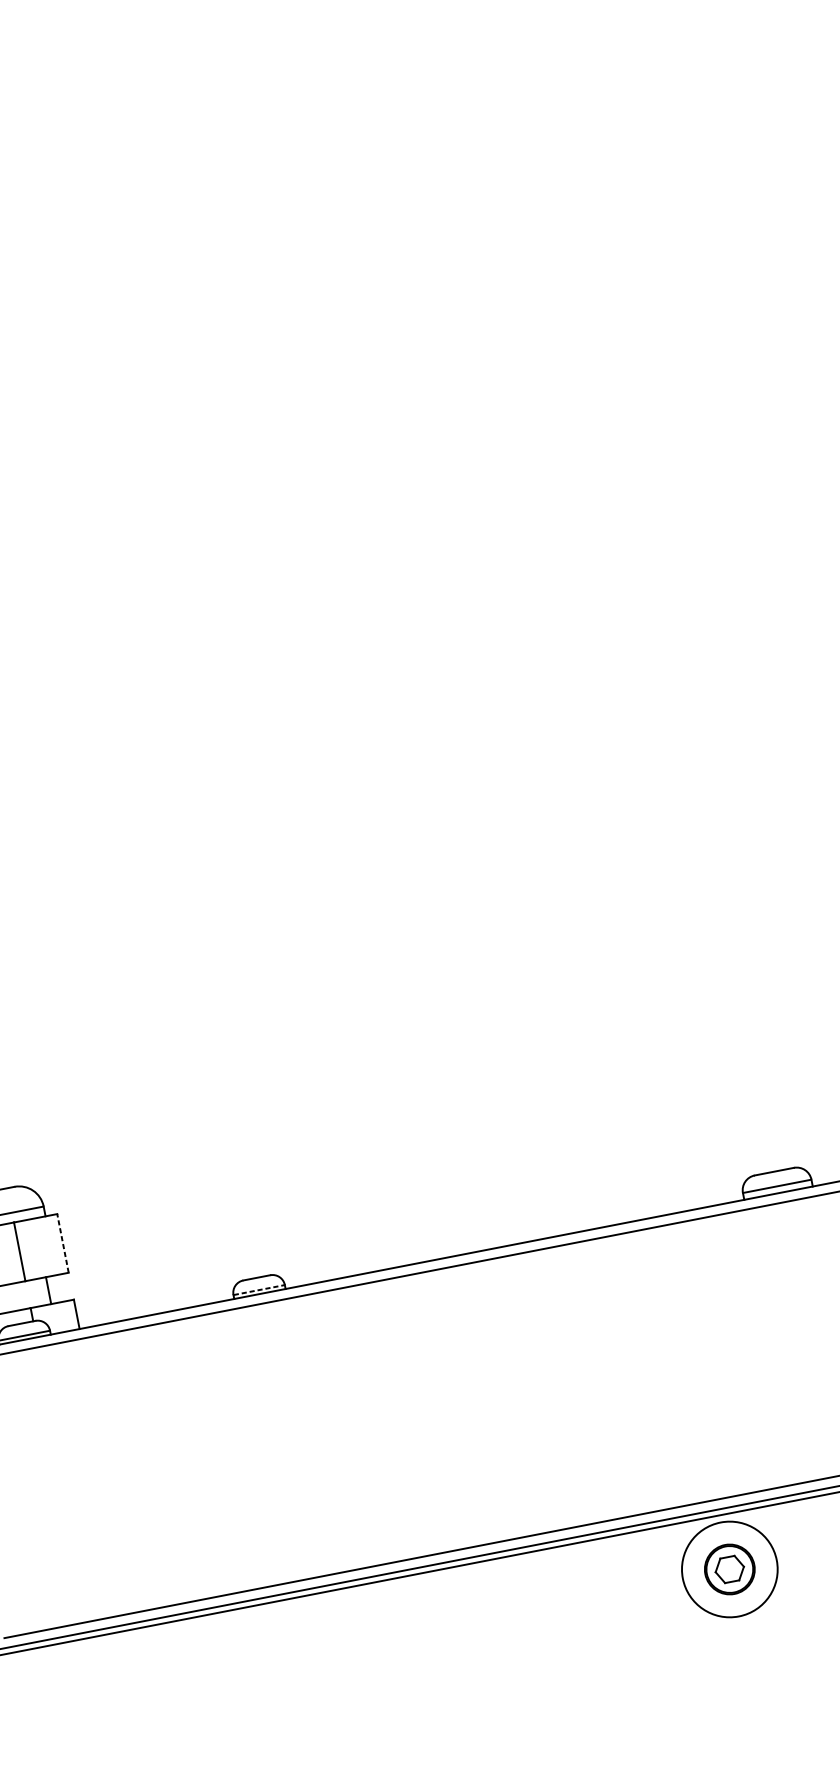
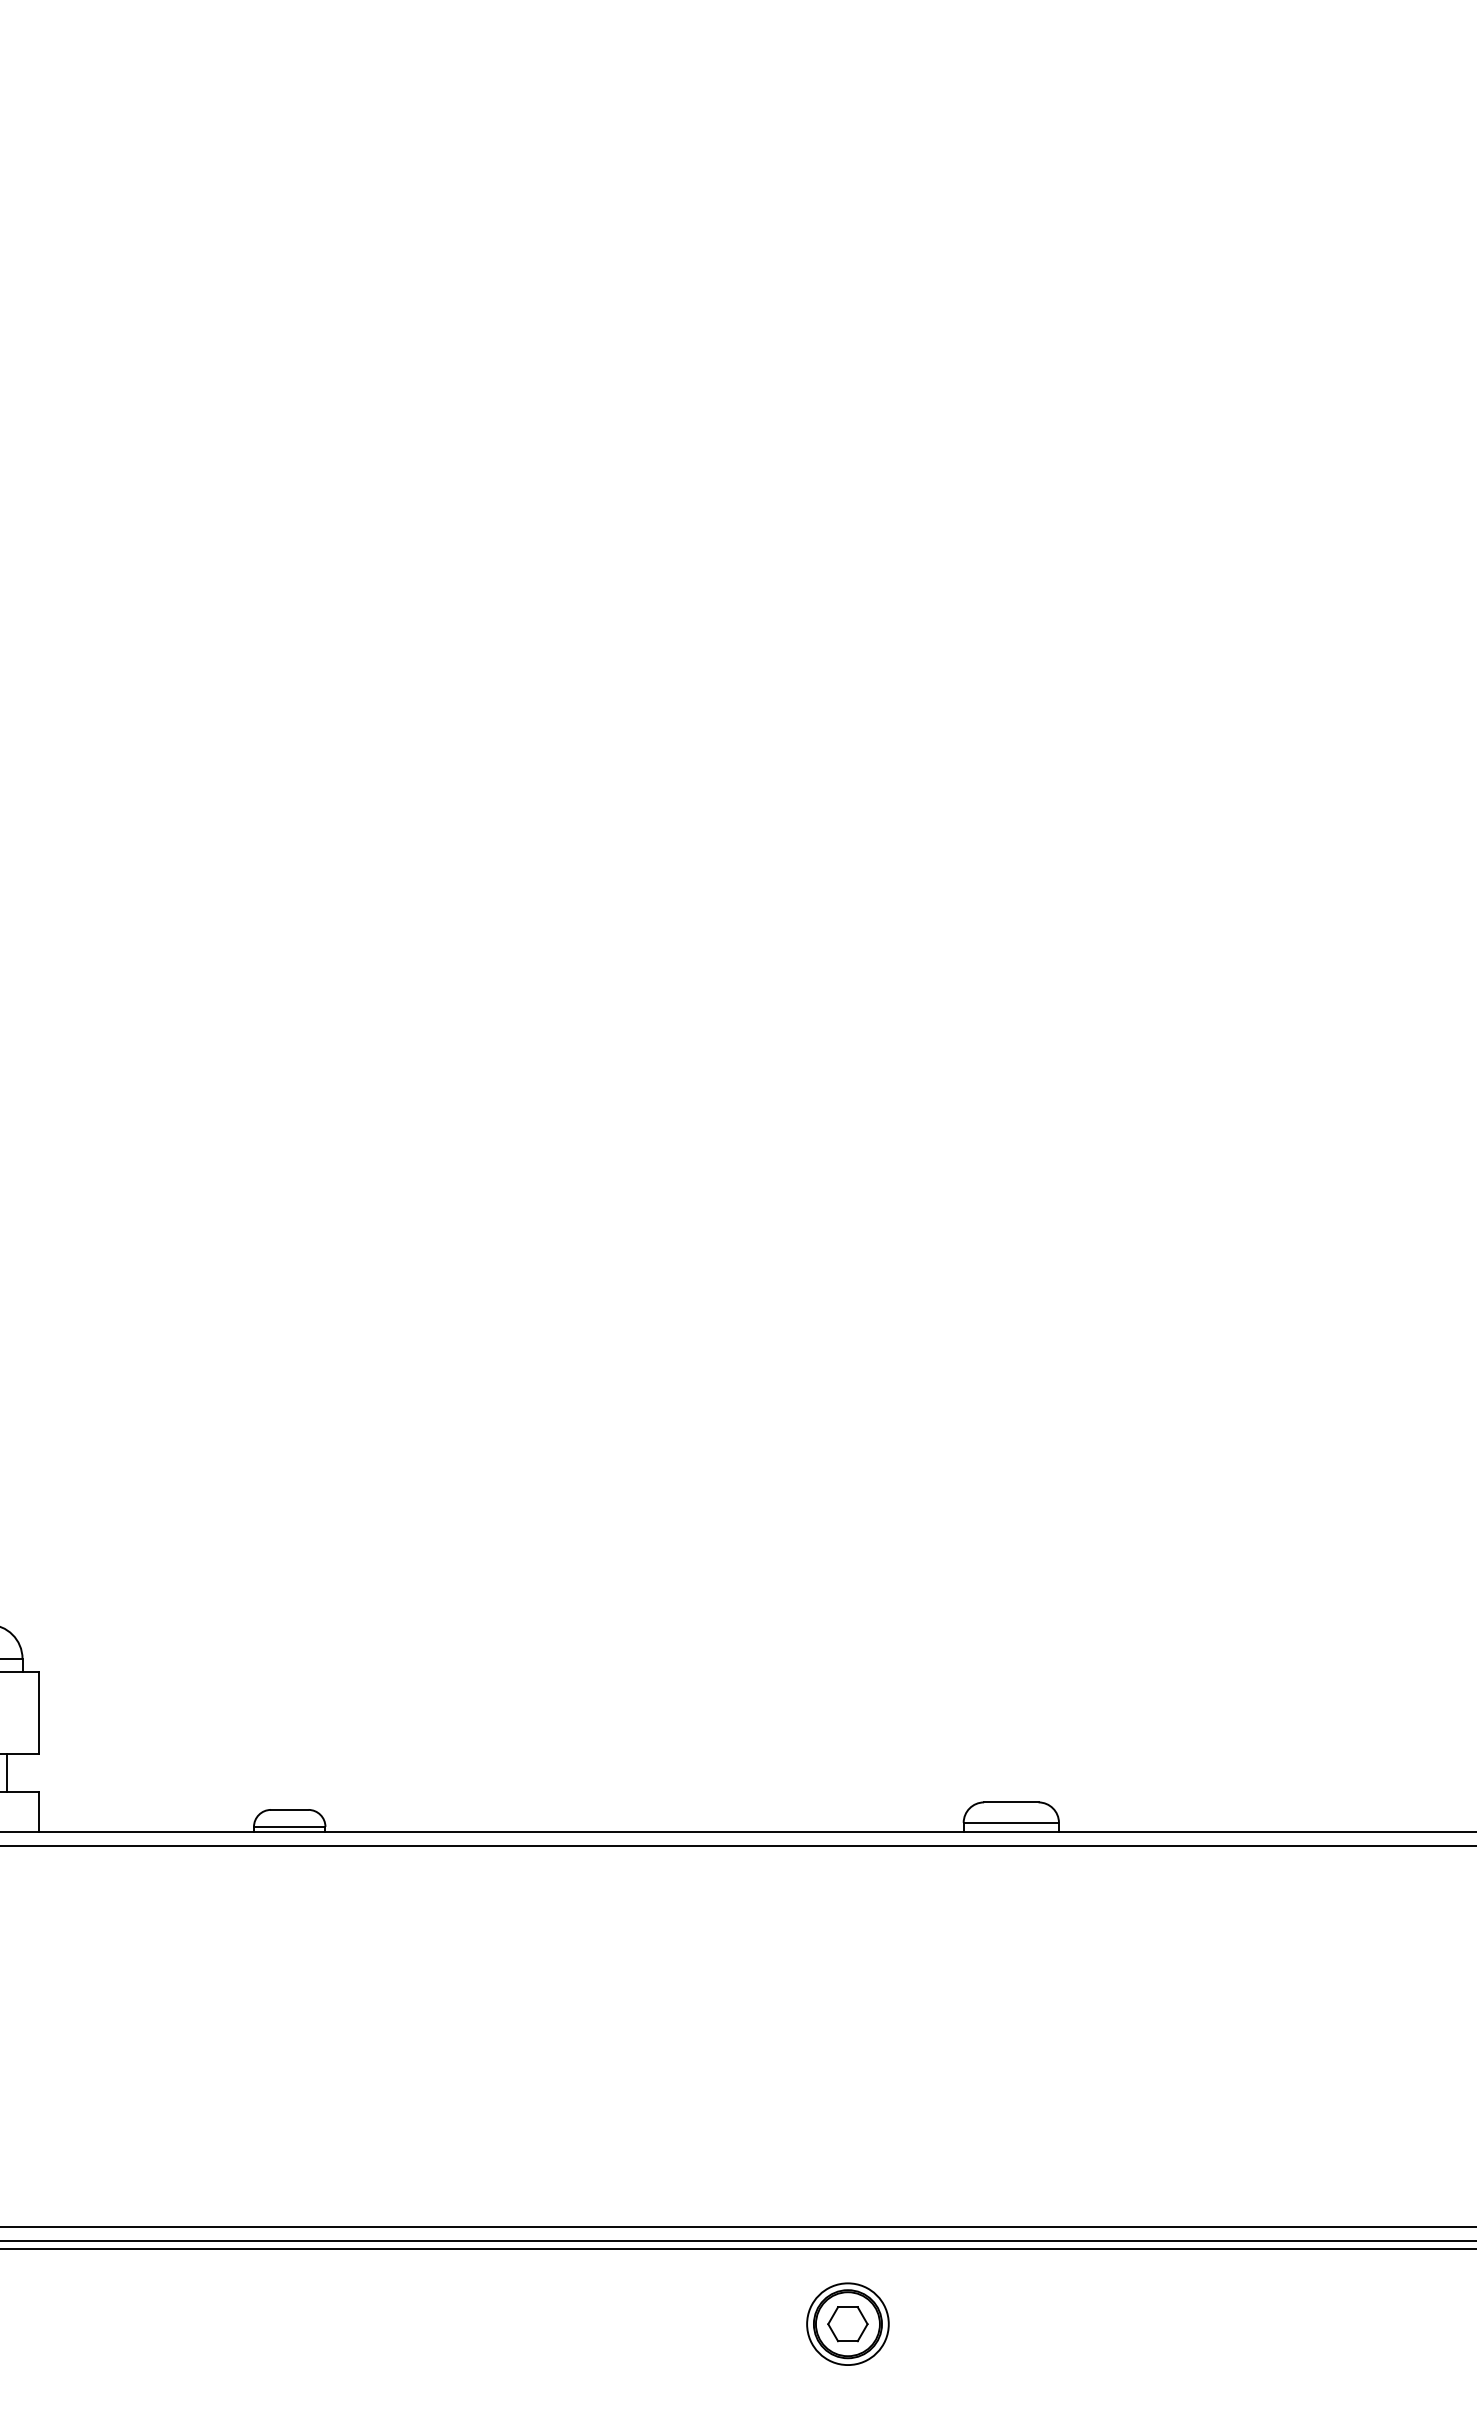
line: (62, 1243) -> (38, 1713), dashed -> solid
line: (259, 1289) -> (290, 1826), dashed -> solid
circle: (729, 1569) -> (847, 2324), size x0.62

